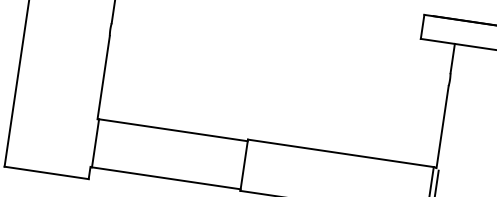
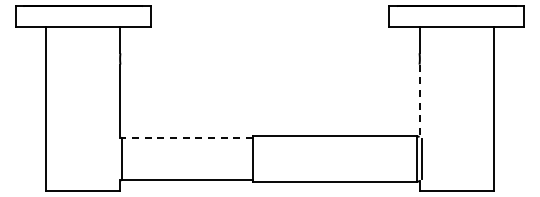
line: (442, 127) -> (419, 101), solid -> dashed
line: (173, 129) -> (187, 137), solid -> dashed

